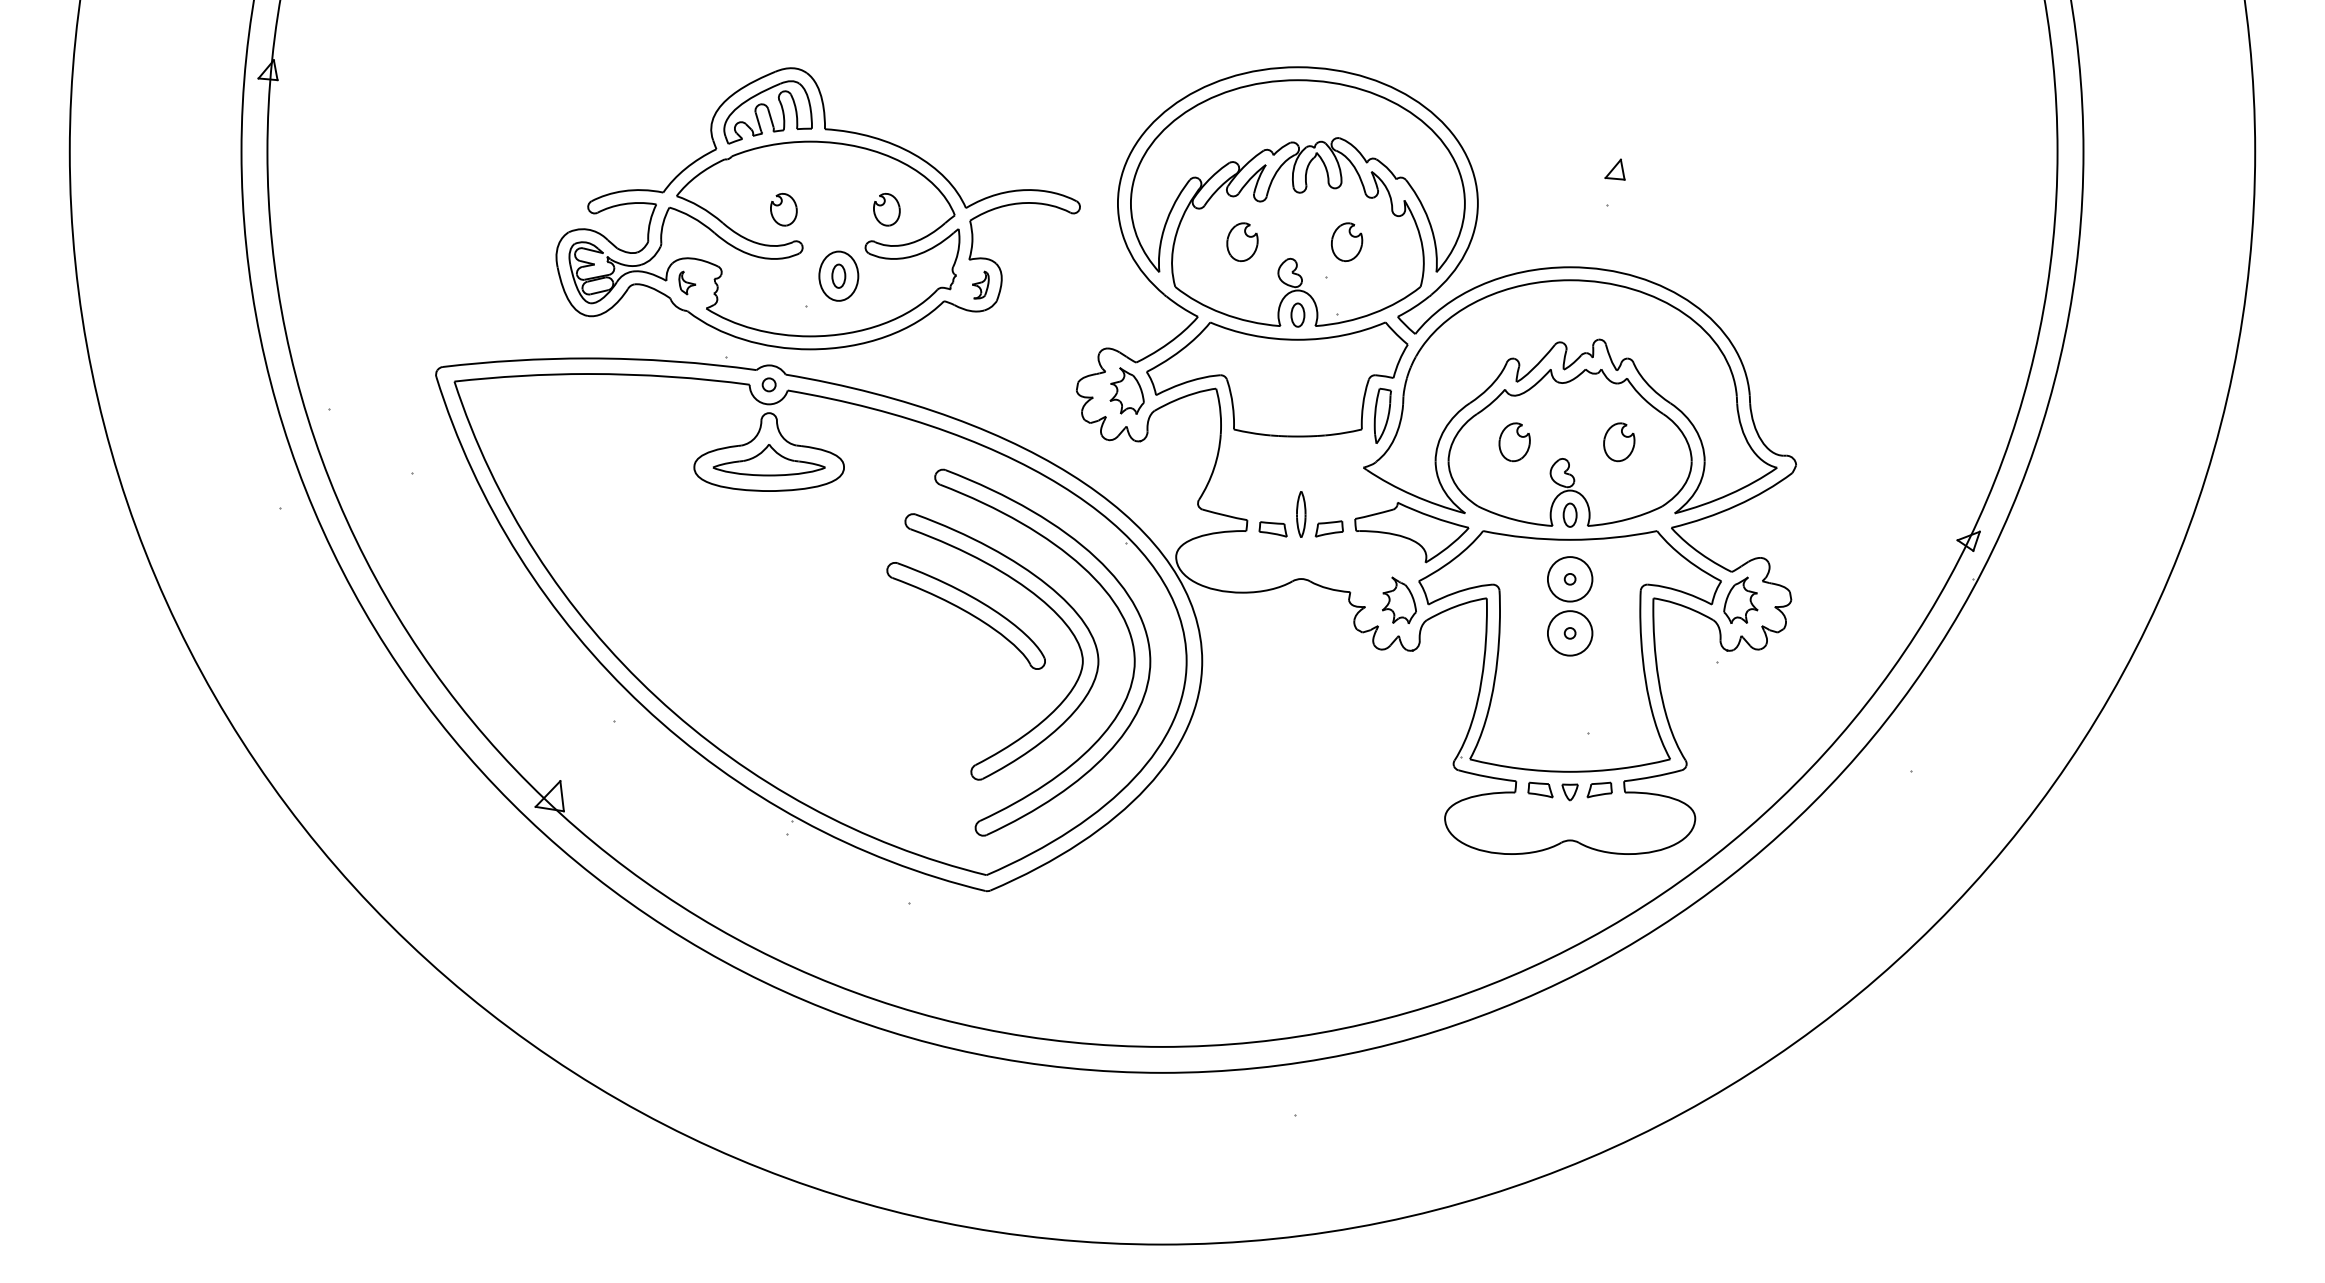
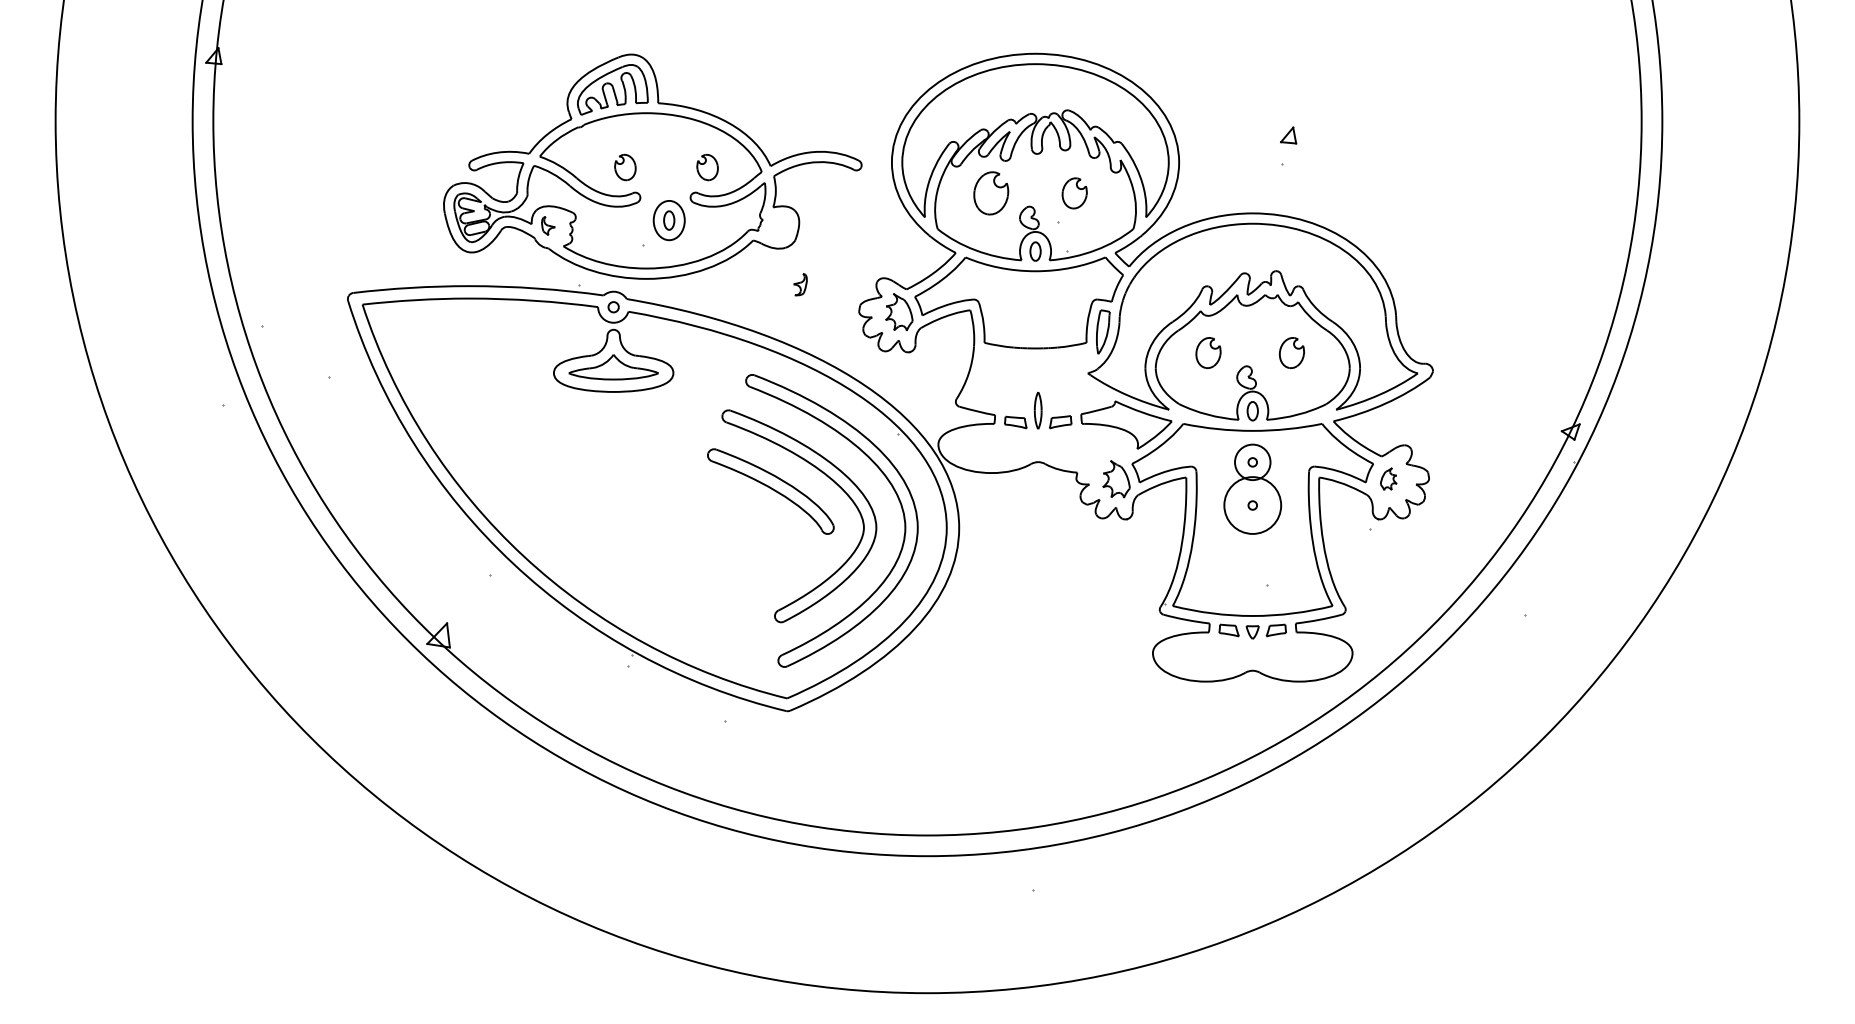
part: (1242, 242) -> (991, 193), size x1.4
part: (980, 284) -> (800, 284), moved
part: (1740, 599) -> (1388, 478), size x0.6
circle: (1569, 633) -> (1252, 505), size x1.6

